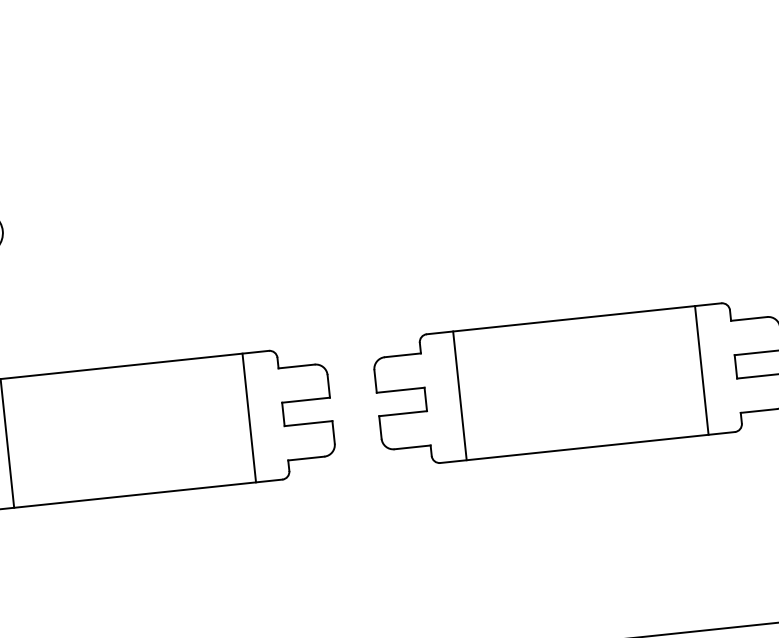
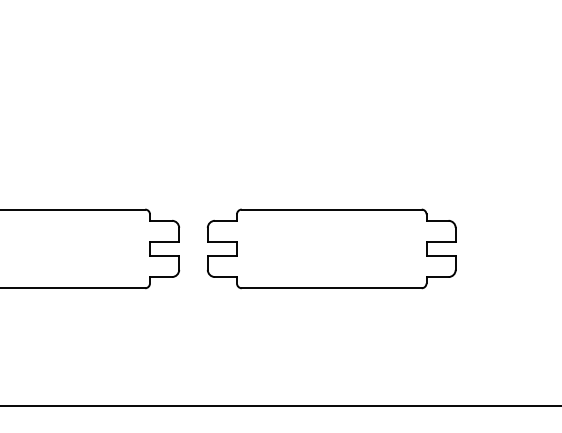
line: (701, 369) -> (405, 248), removed
line: (459, 395) -> (257, 248), removed
line: (249, 417) -> (129, 248), removed

